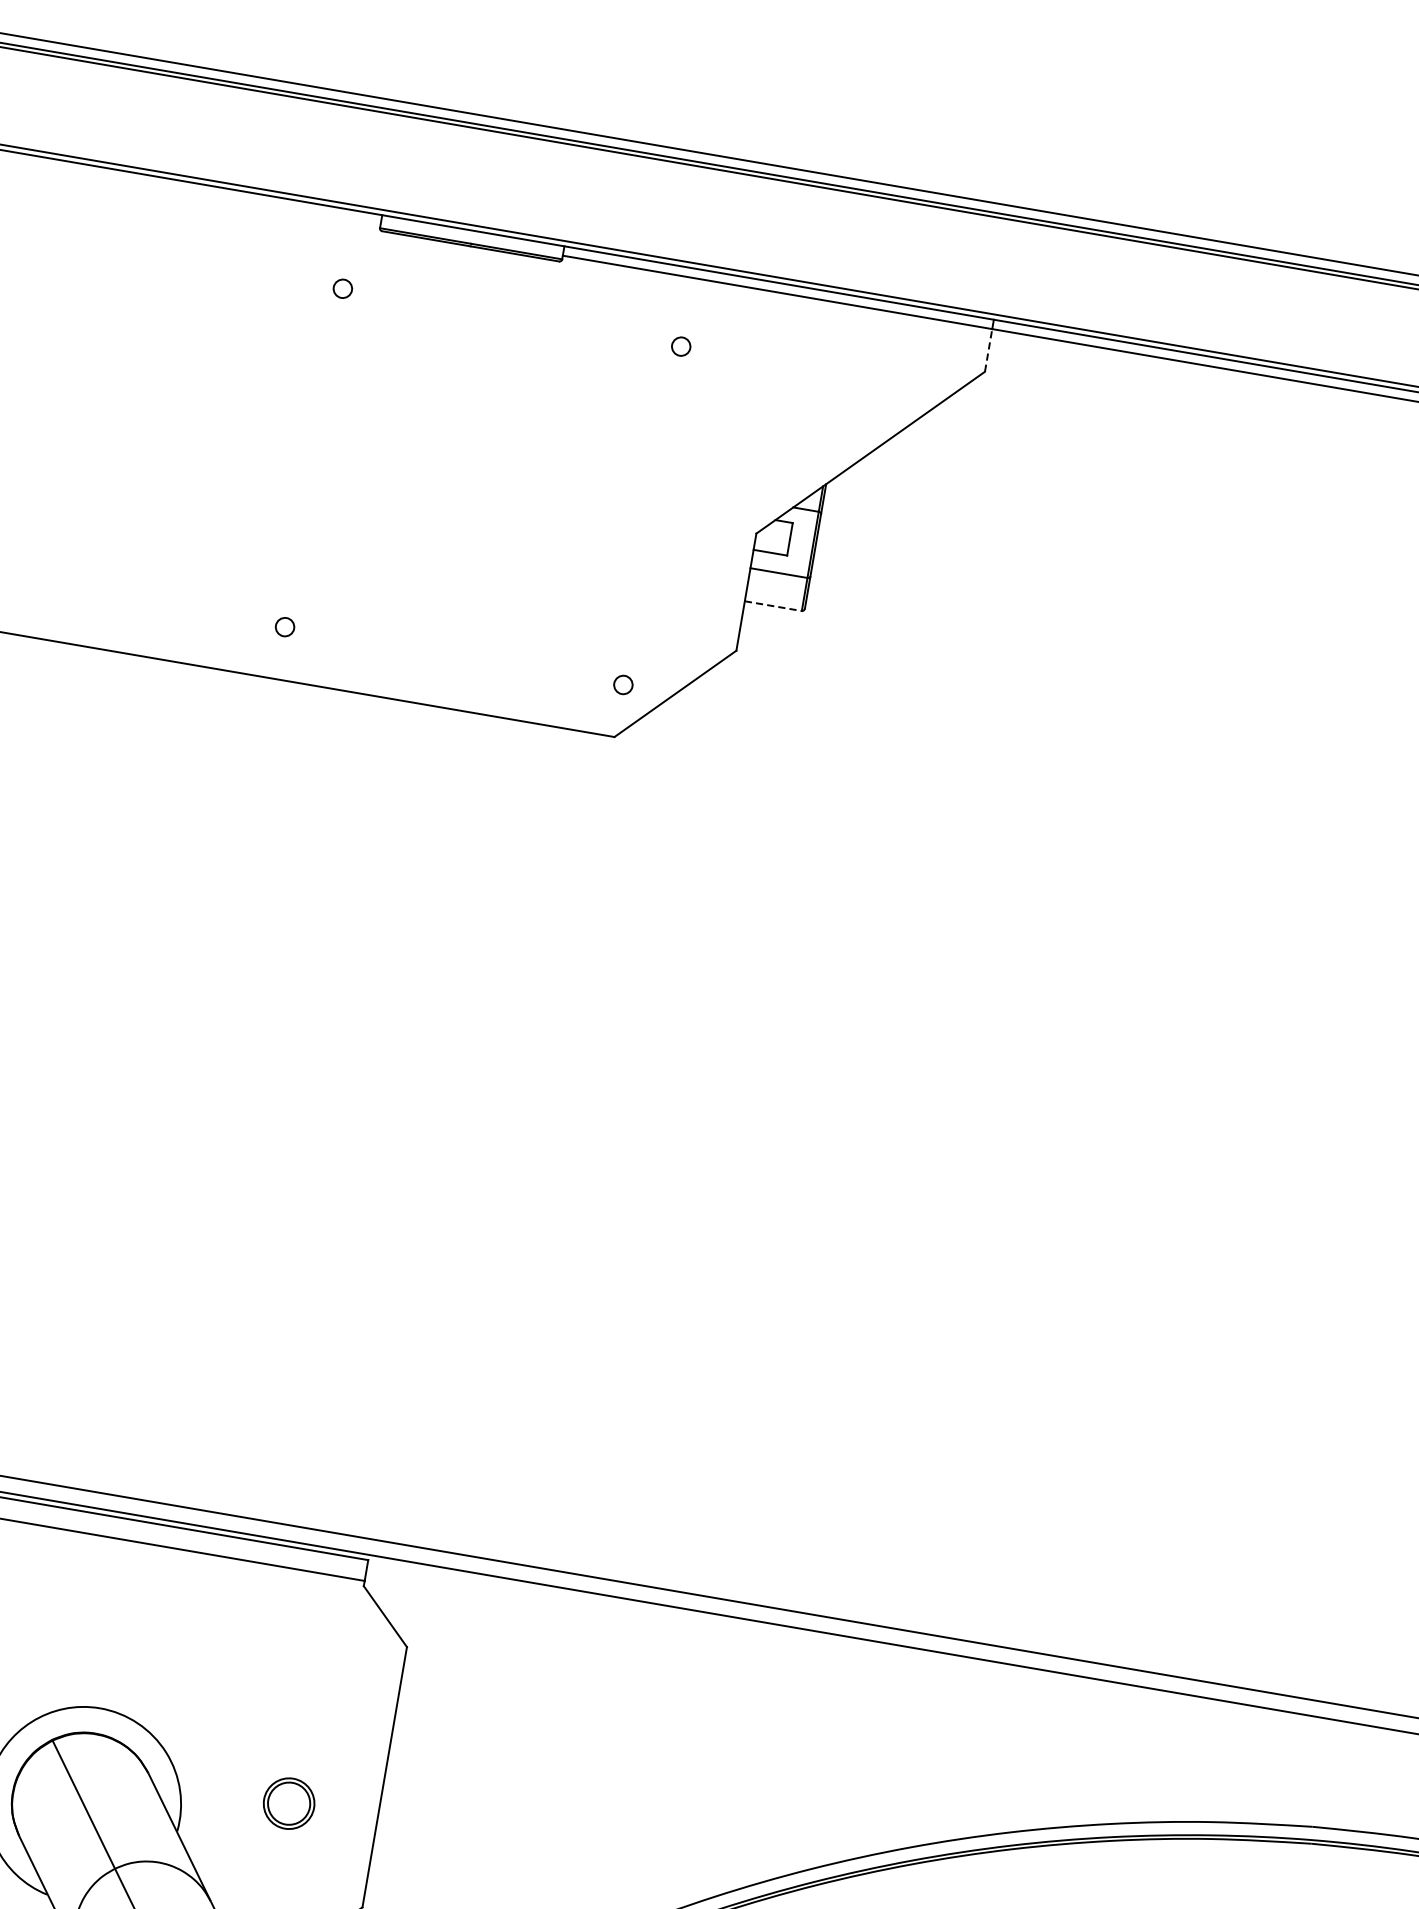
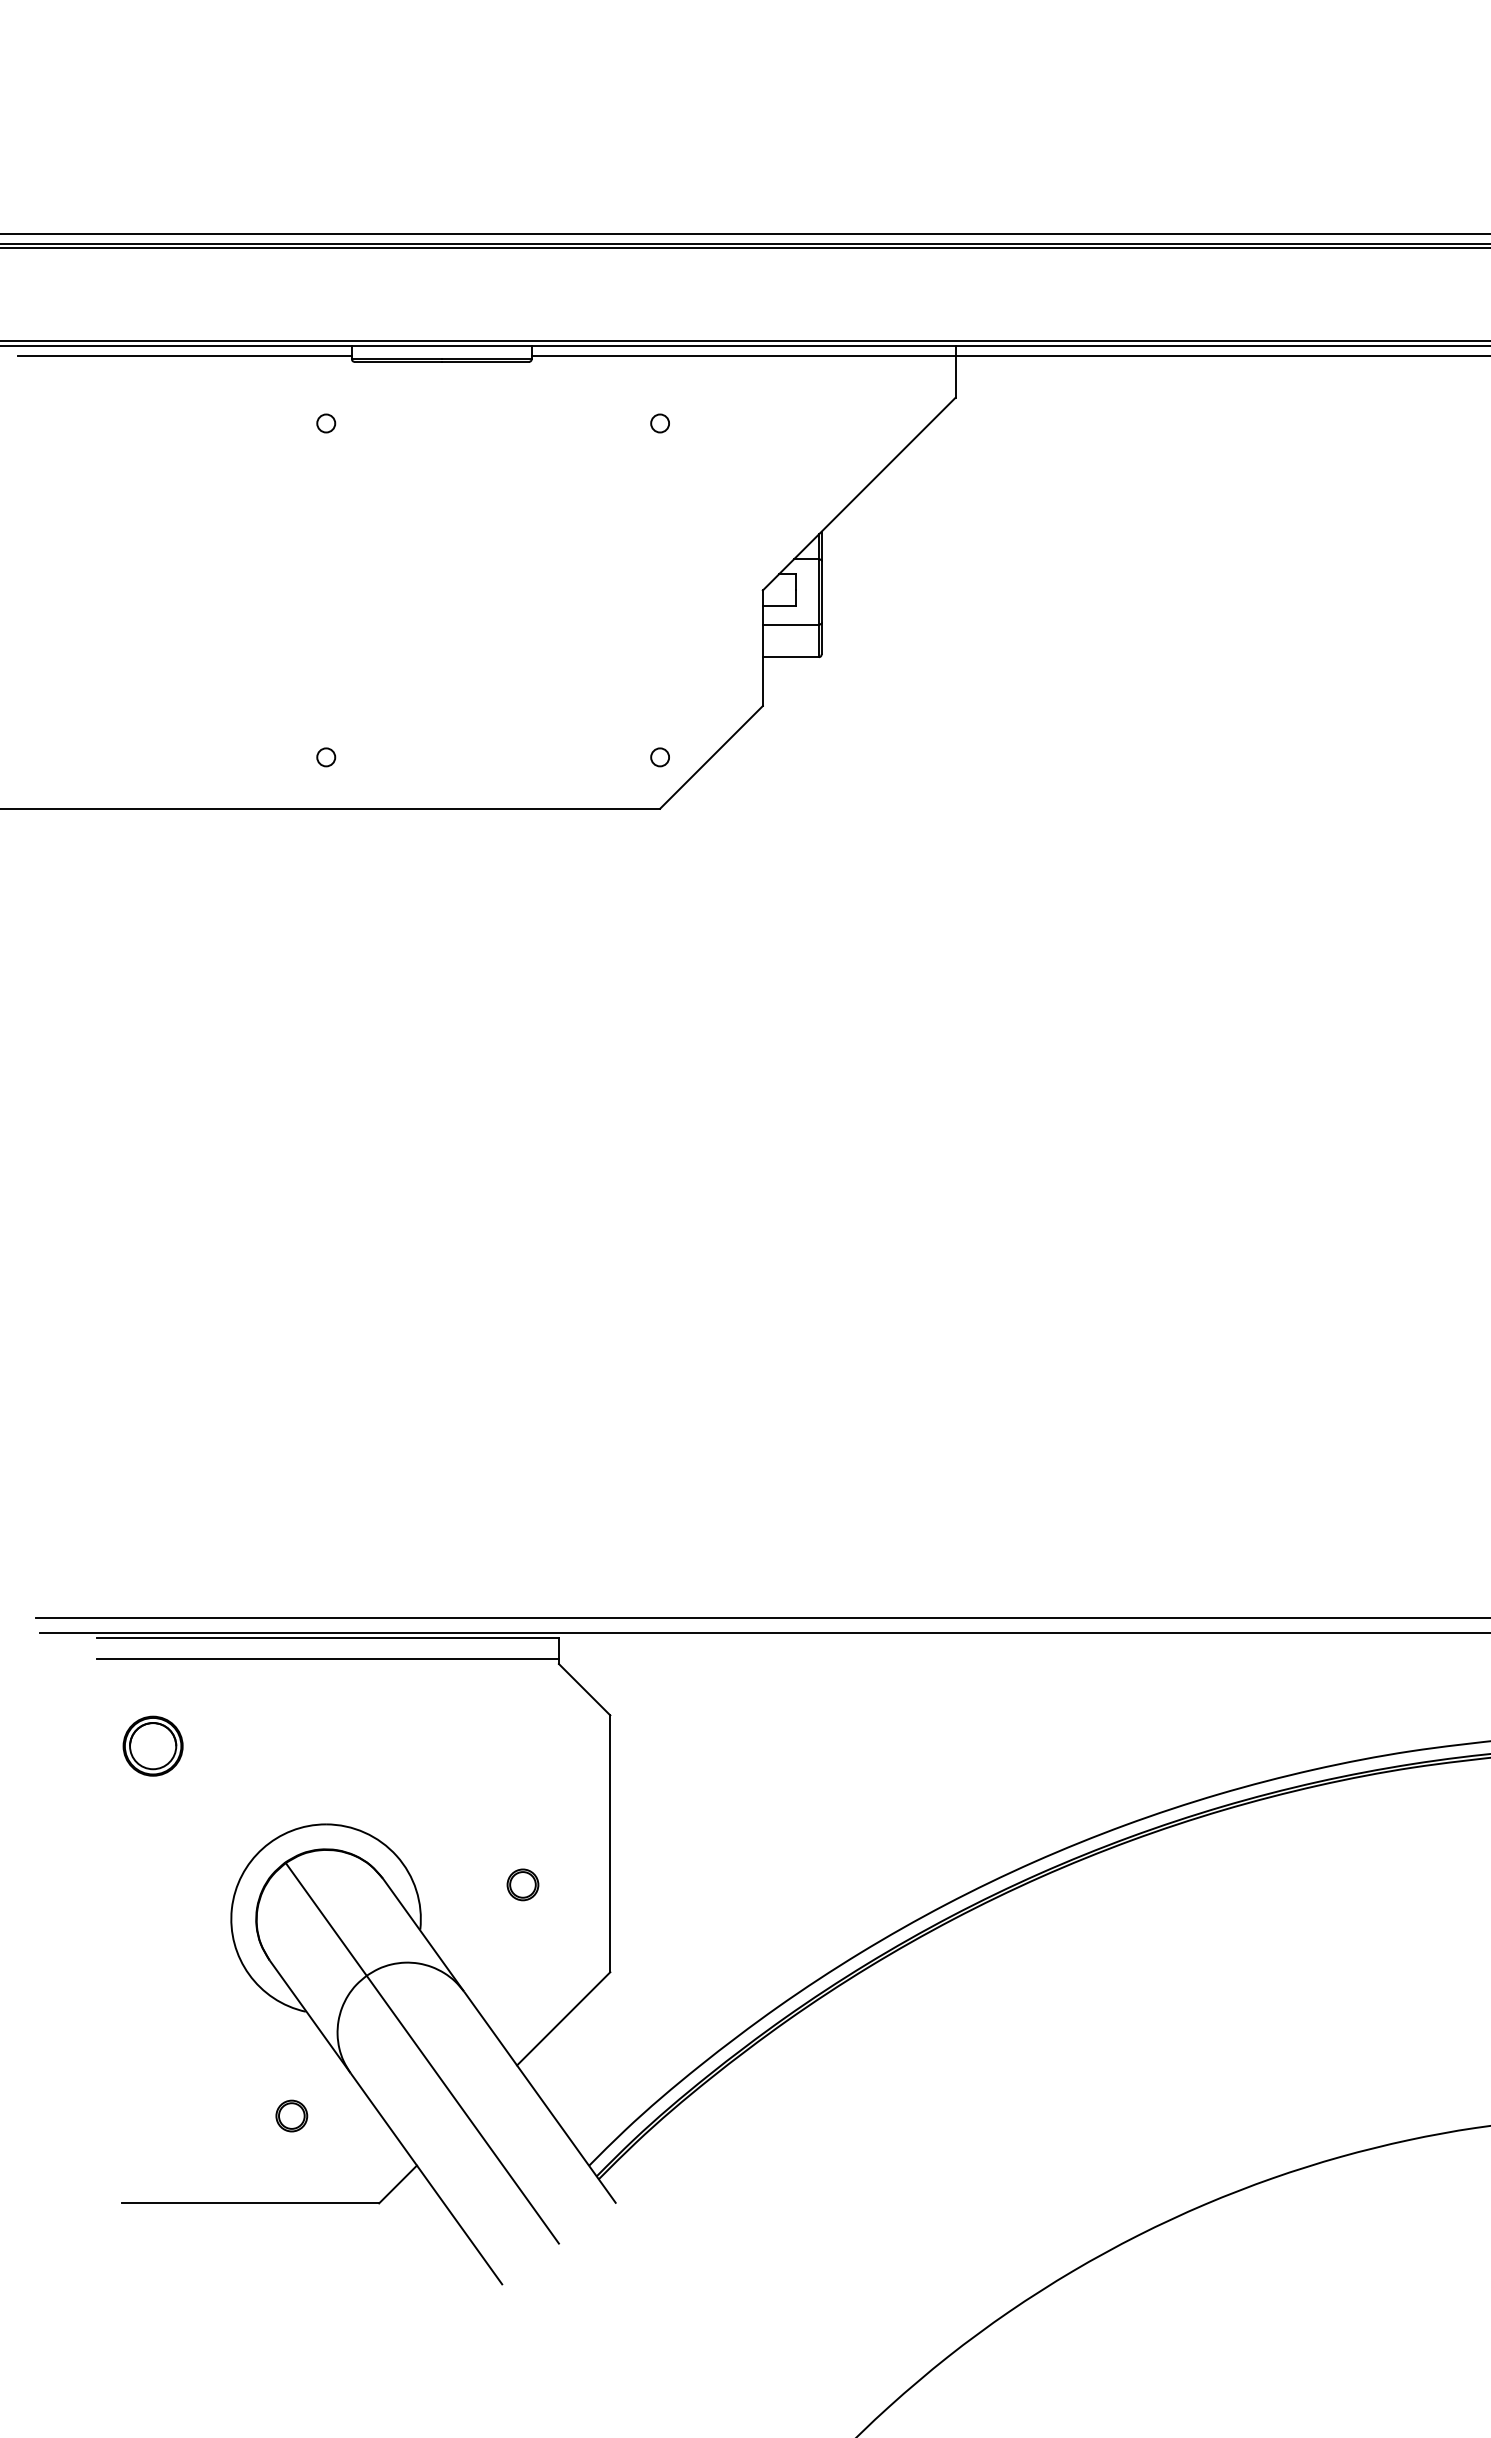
line: (211, 195) -> (184, 355), added
line: (988, 350) -> (955, 376), dashed -> solid
line: (773, 606) -> (791, 657), dashed -> solid
part: (288, 1803) -> (522, 1884), size x0.62

